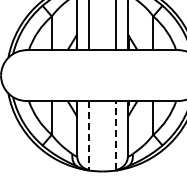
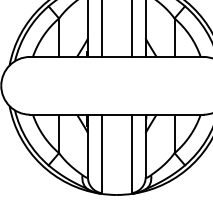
line: (115, 134) -> (131, 152), dashed -> solid
line: (89, 135) -> (101, 154), dashed -> solid

